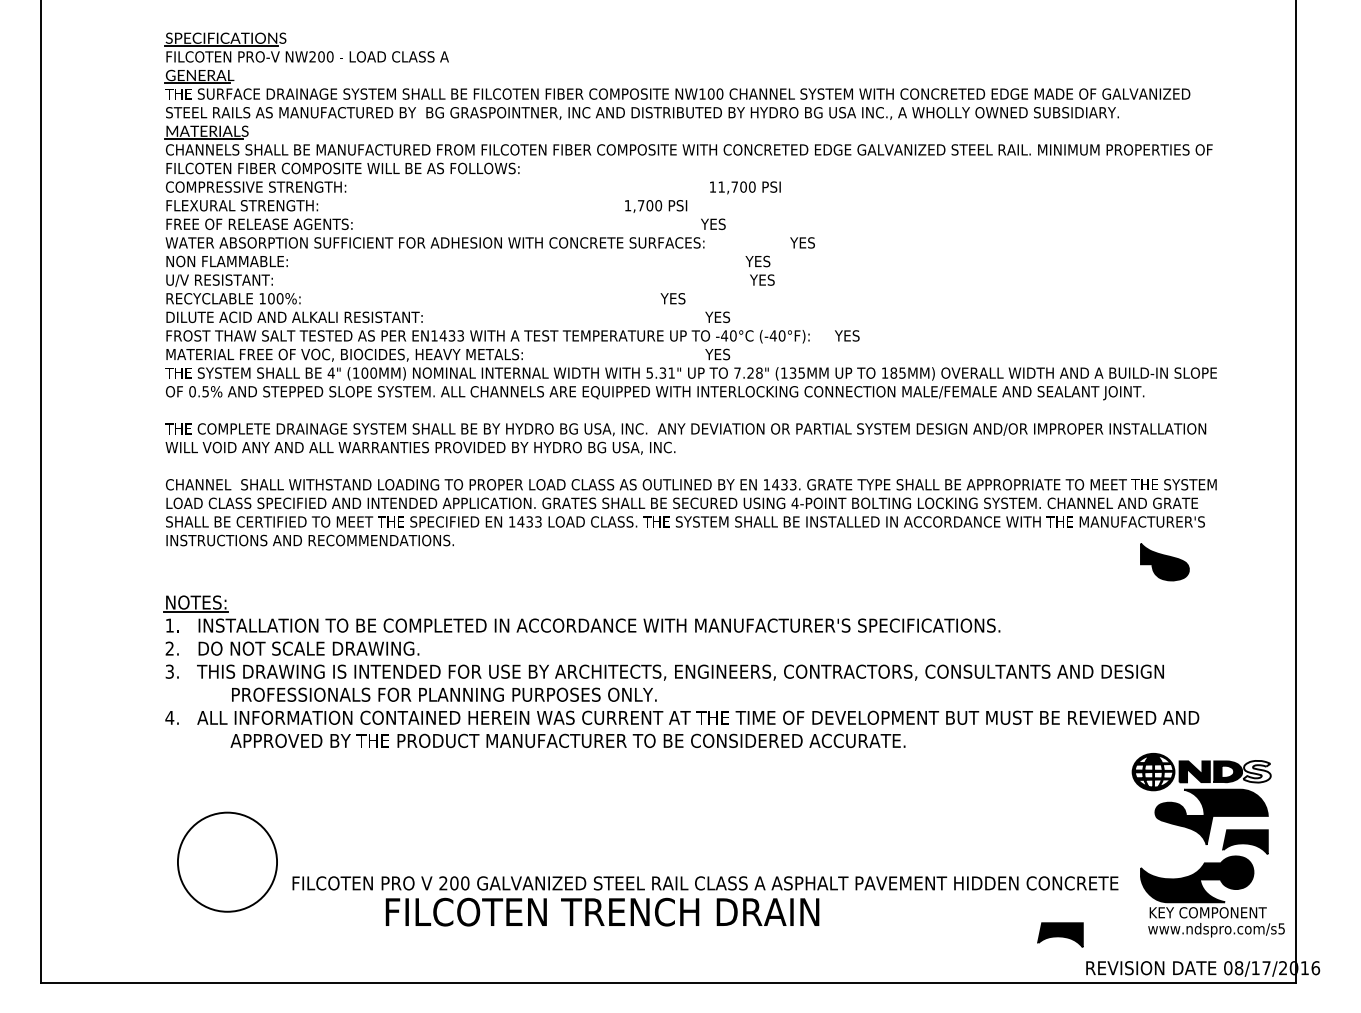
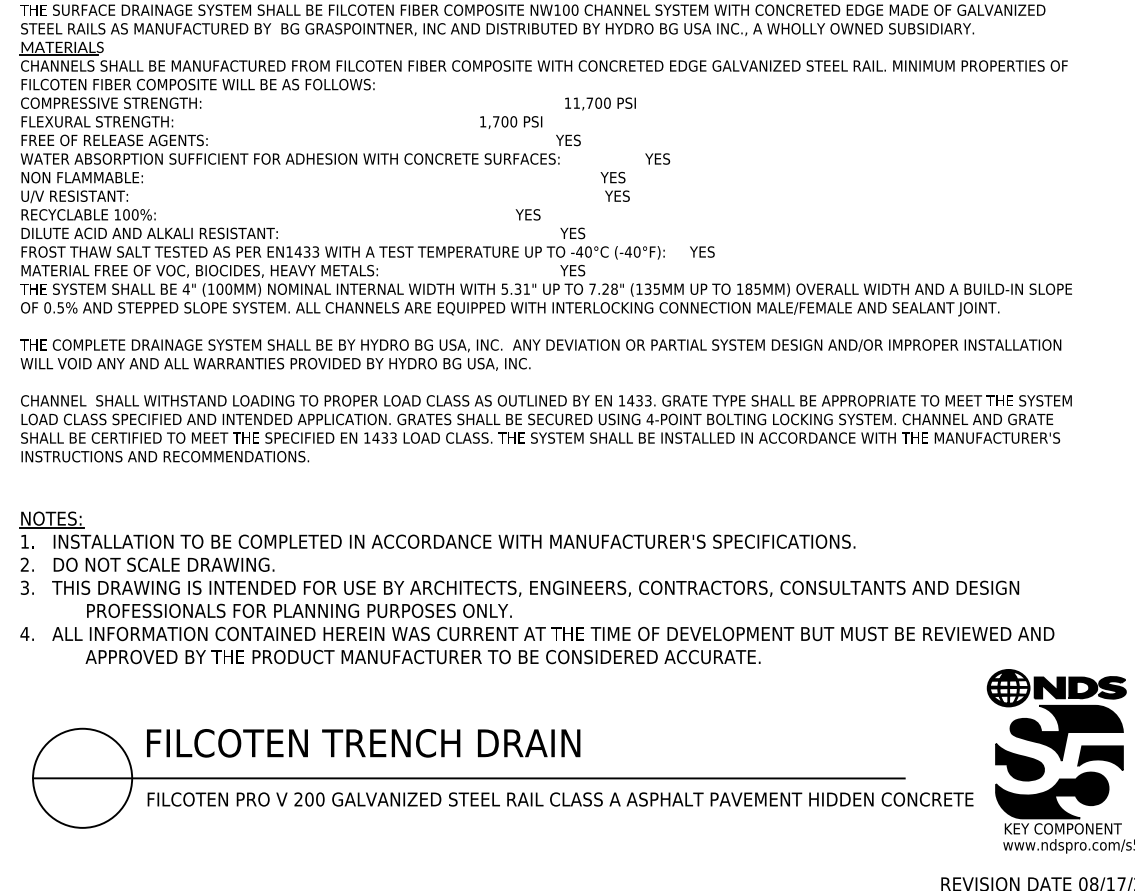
part: (1164, 562) -> (1019, 762), moved
fill: (1256, 771) -> (1111, 687), added
line: (613, 862) -> (468, 778), added
text: (602, 911) -> (363, 742), moved
part: (1060, 934) -> (915, 850), removed

